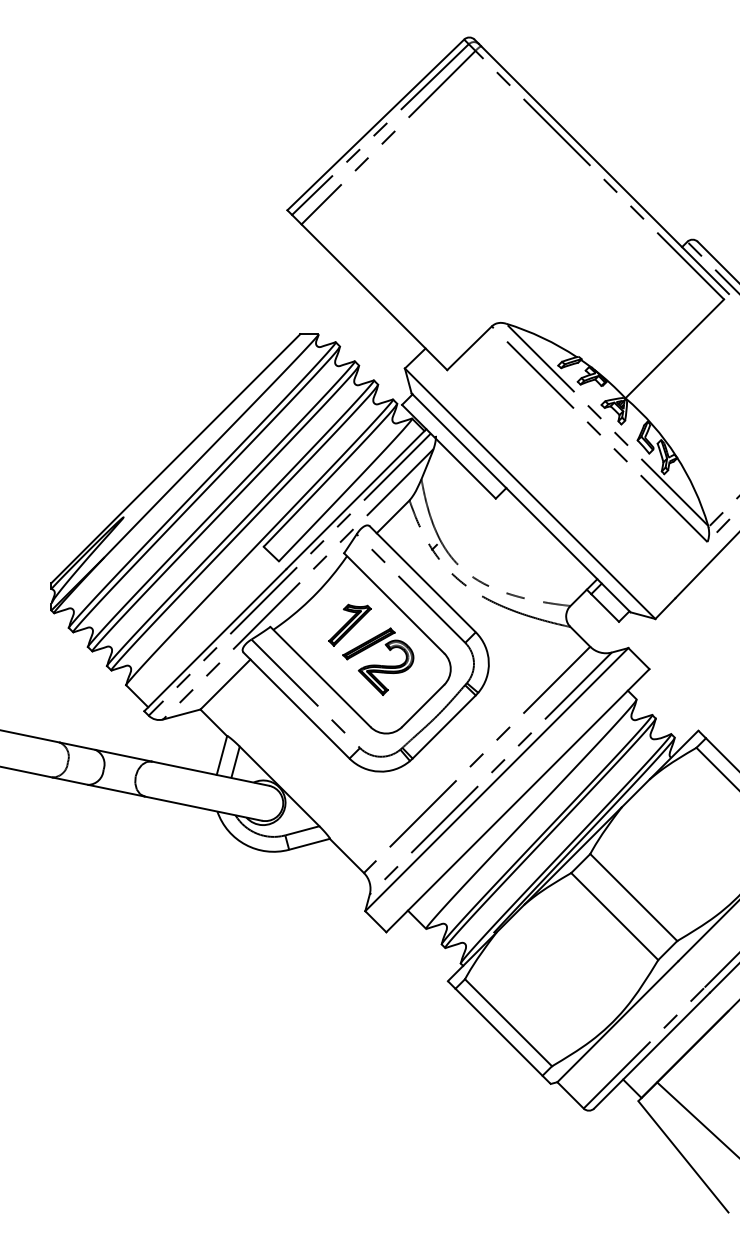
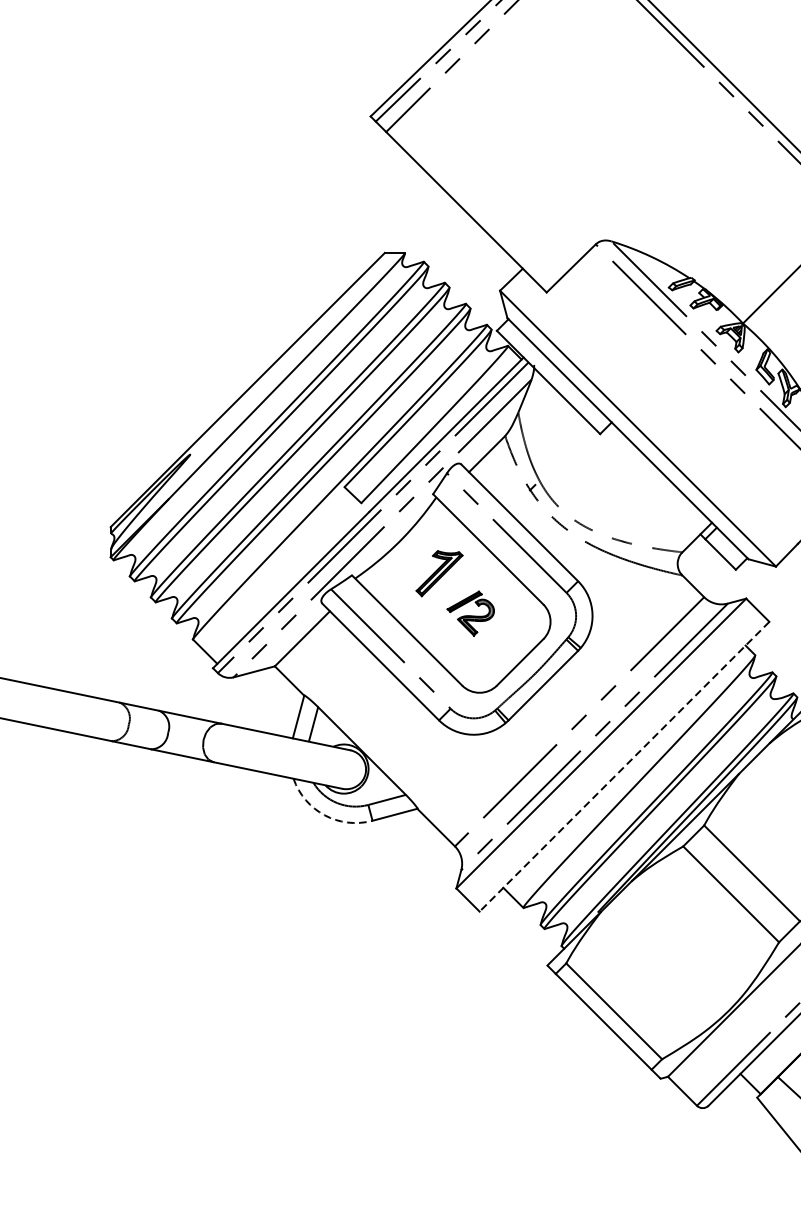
part: (378, 661) -> (470, 613), size x0.6
line: (517, 801) -> (624, 767), solid -> dashed
arc: (245, 844) -> (324, 814), solid -> dashed

